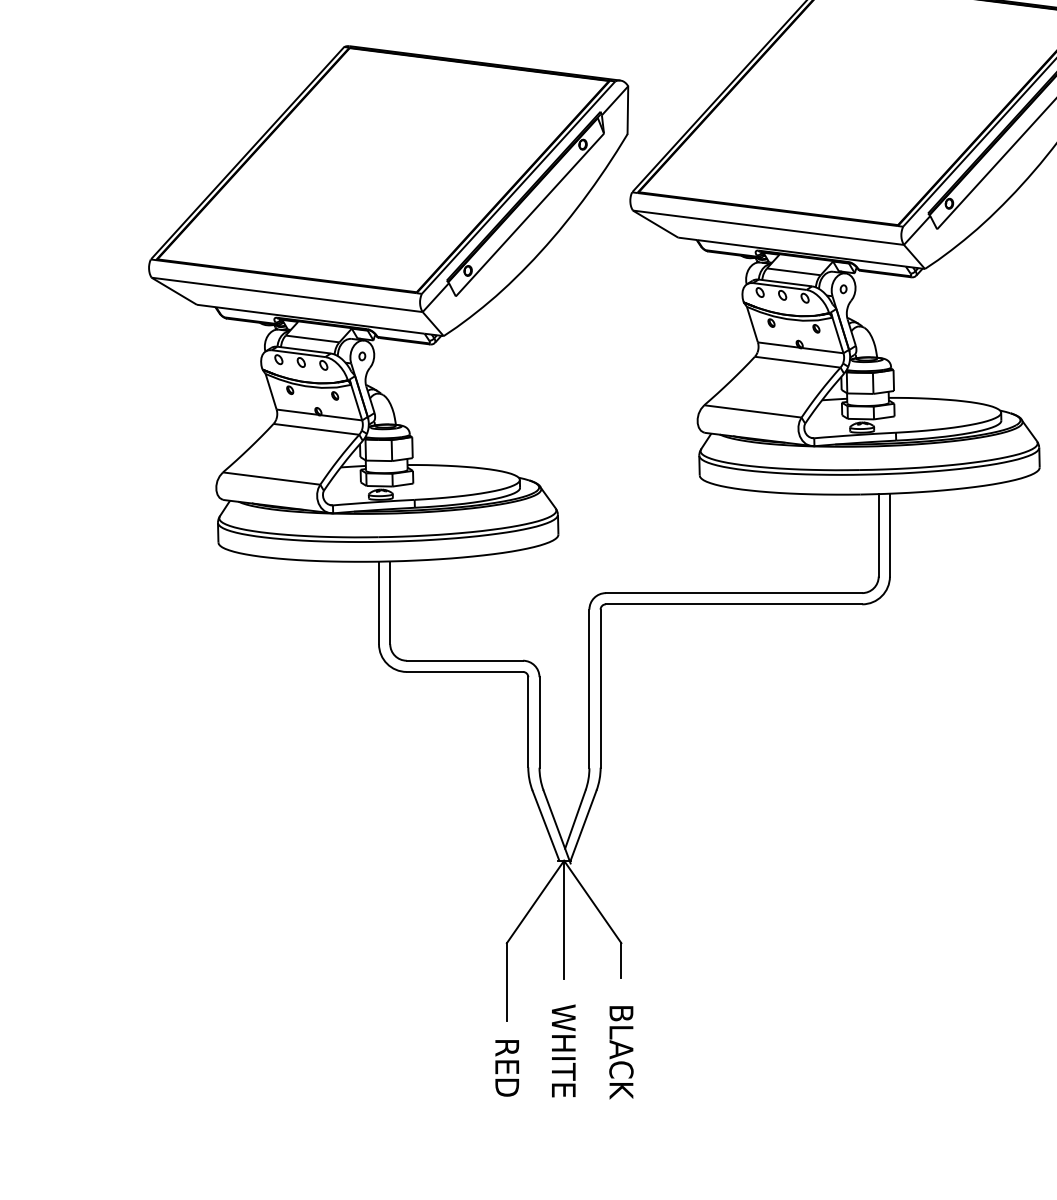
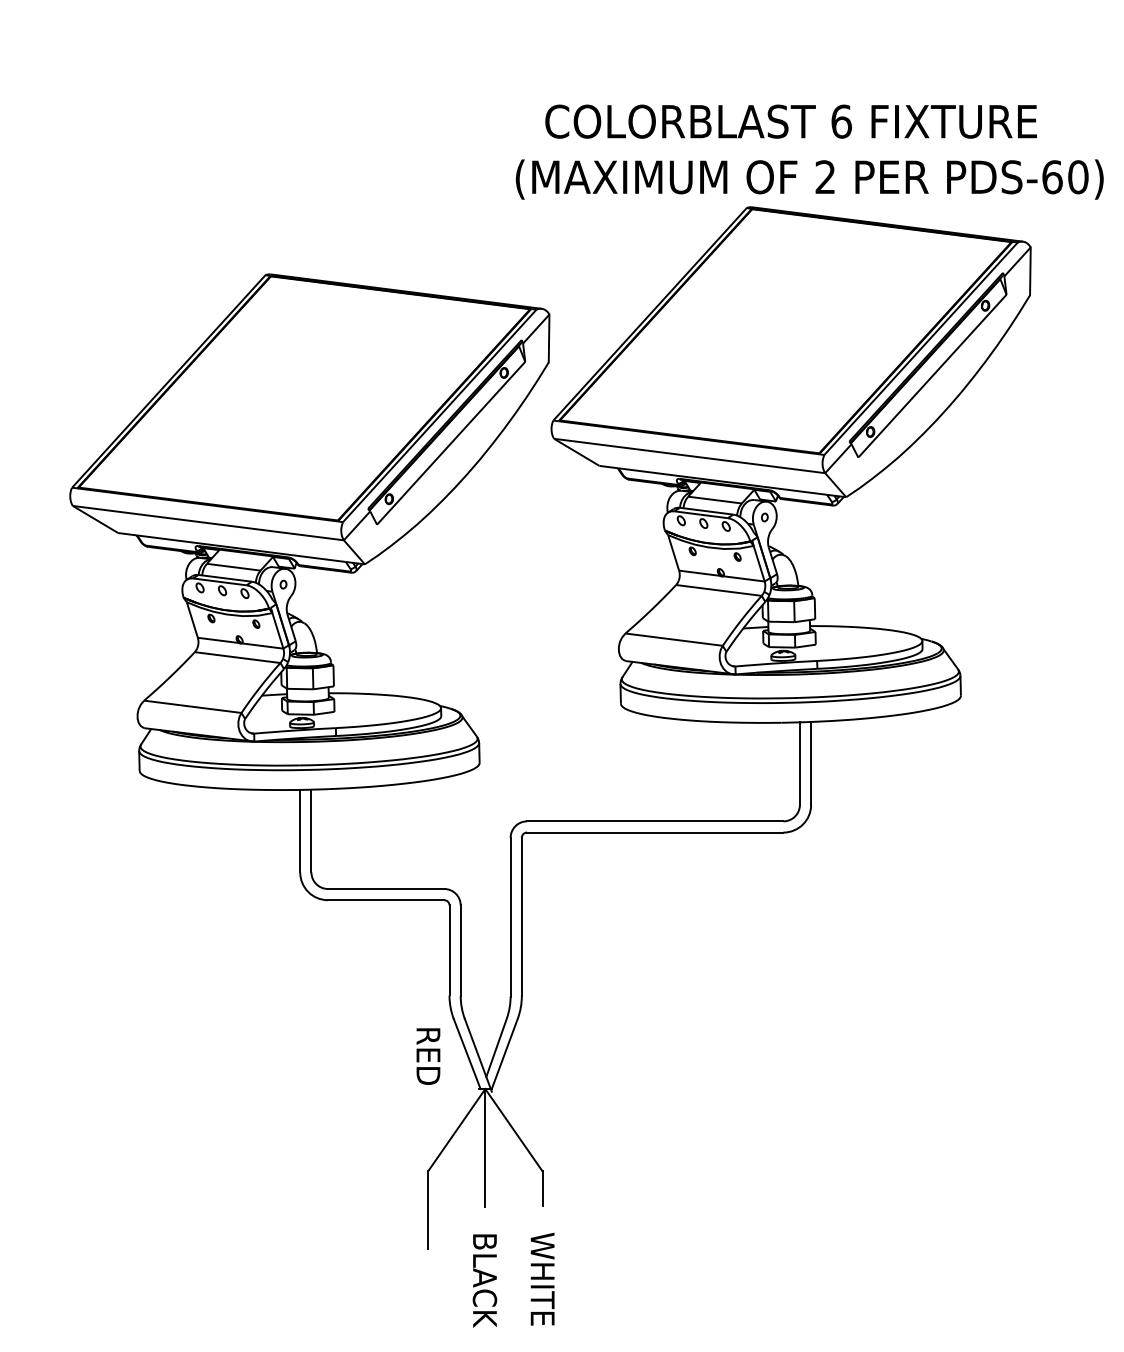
text: (563, 1051) -> (484, 1279), WHITE -> BLACK
text: (621, 1051) -> (542, 1279), BLACK -> WHITE
text: (507, 1068) -> (428, 1056), moved

